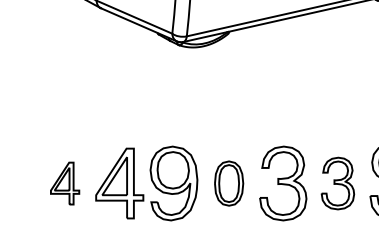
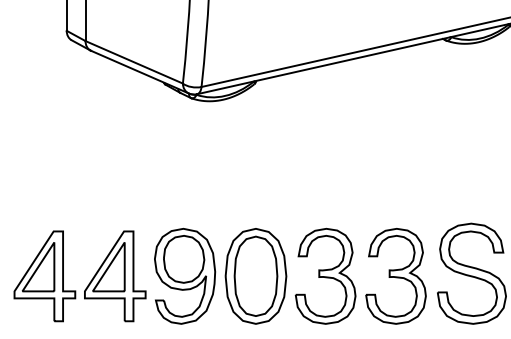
part: (64, 183) -> (44, 276), size x1.67
part: (228, 183) -> (255, 276), size x1.67
part: (337, 183) -> (395, 276), size x1.43

